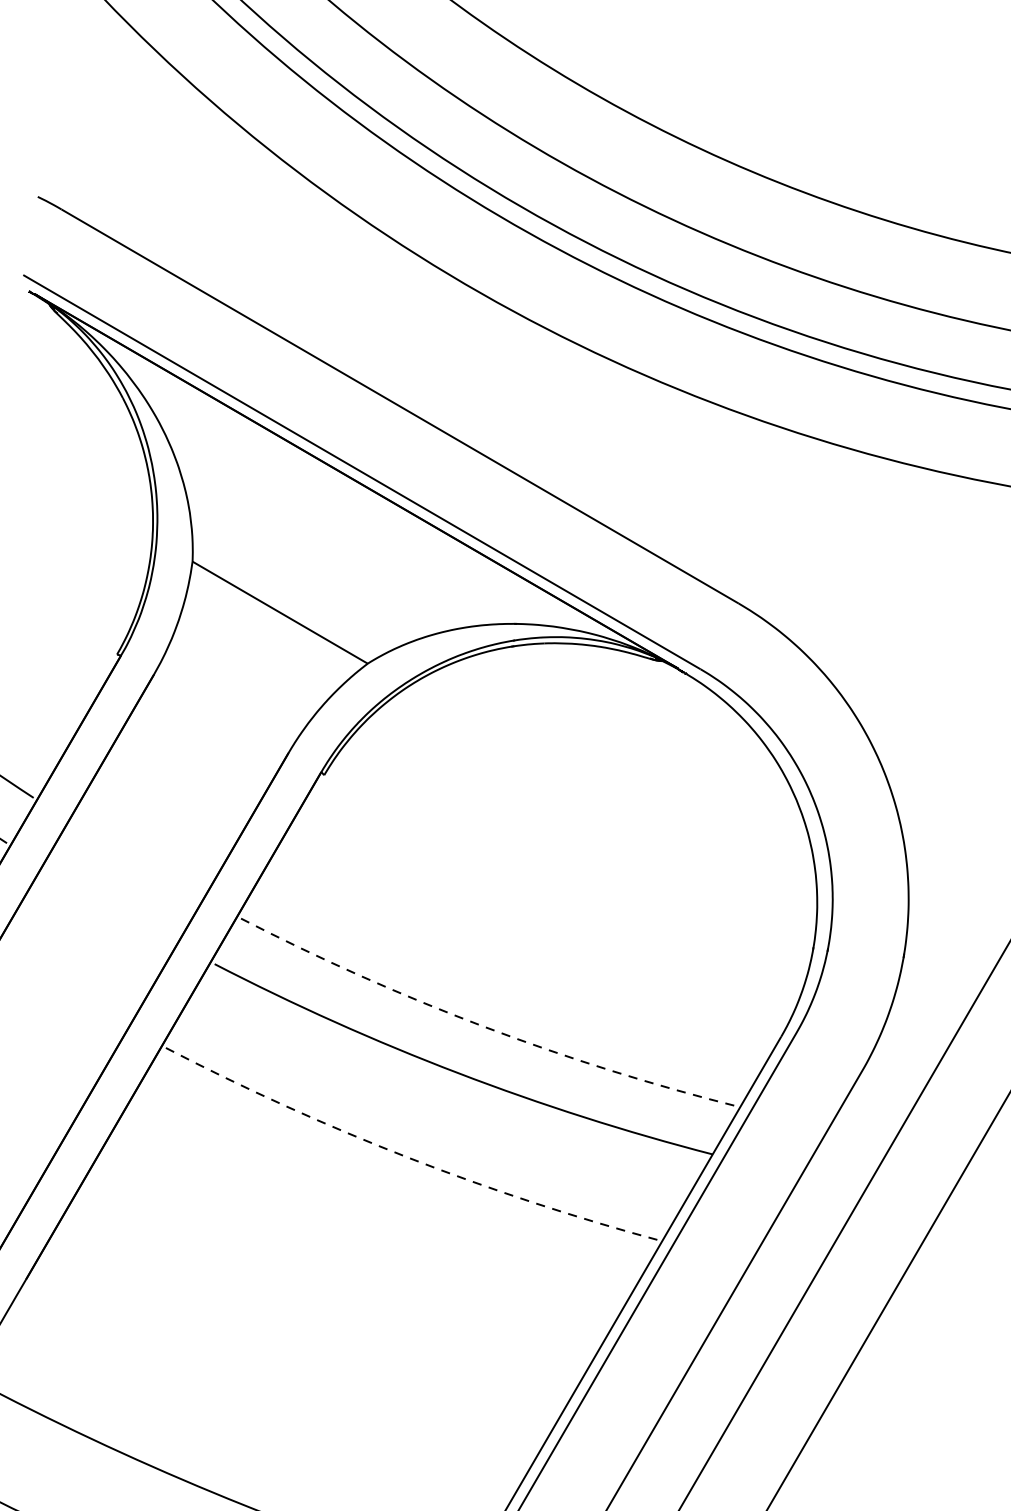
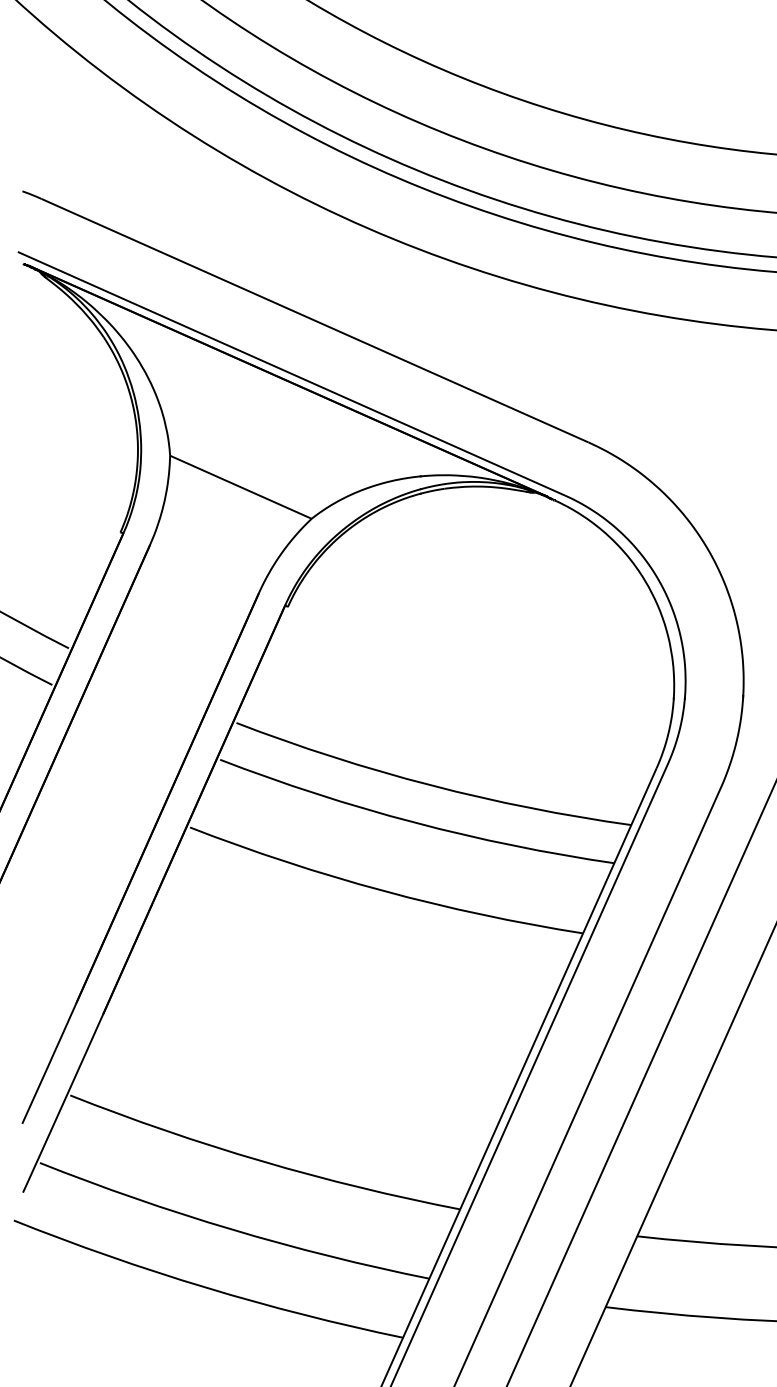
arc: (484, 1027) -> (430, 785), dashed -> solid
arc: (408, 1157) -> (383, 890), dashed -> solid

